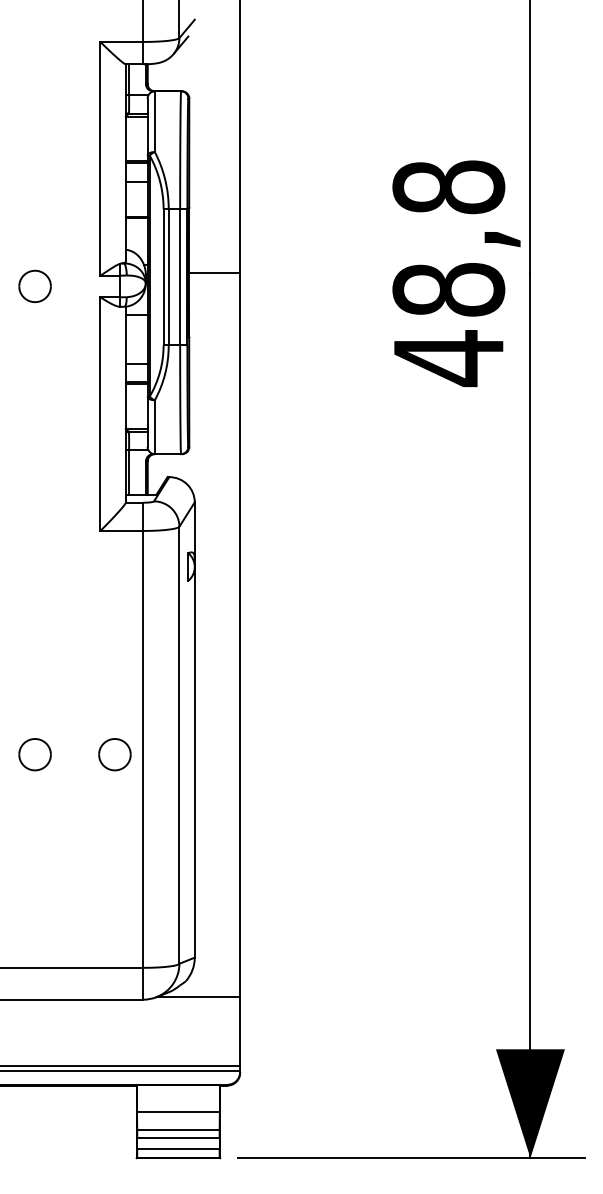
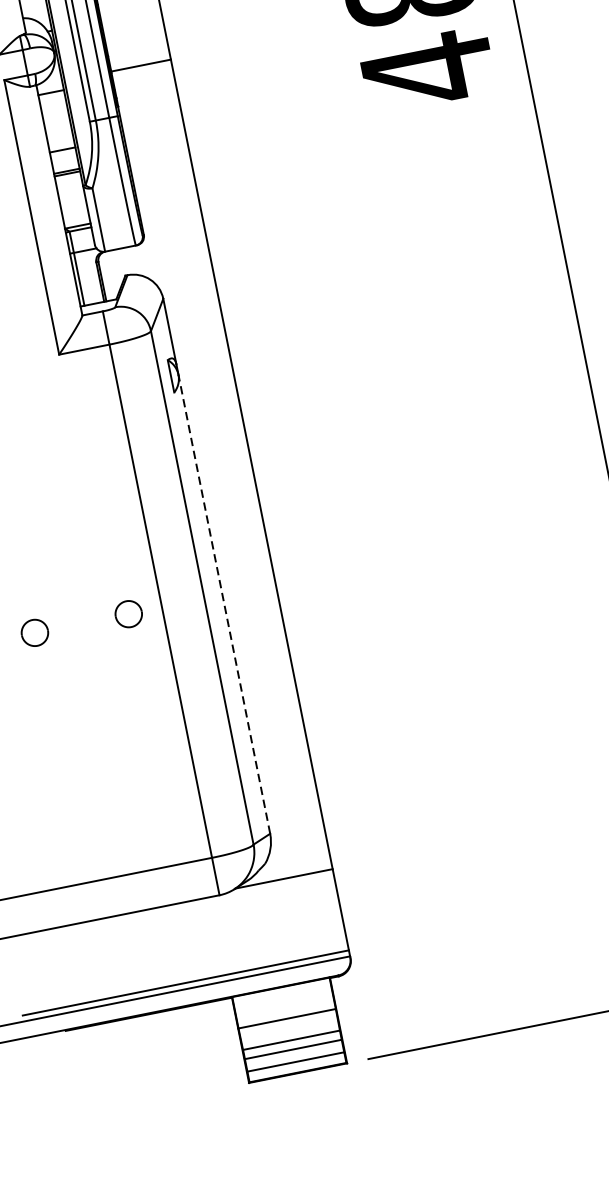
line: (214, 272) -> (140, 65), moved
part: (34, 754) -> (34, 632), size x0.7
part: (114, 754) -> (128, 613), size x0.7
line: (194, 761) -> (223, 603), solid -> dashed

